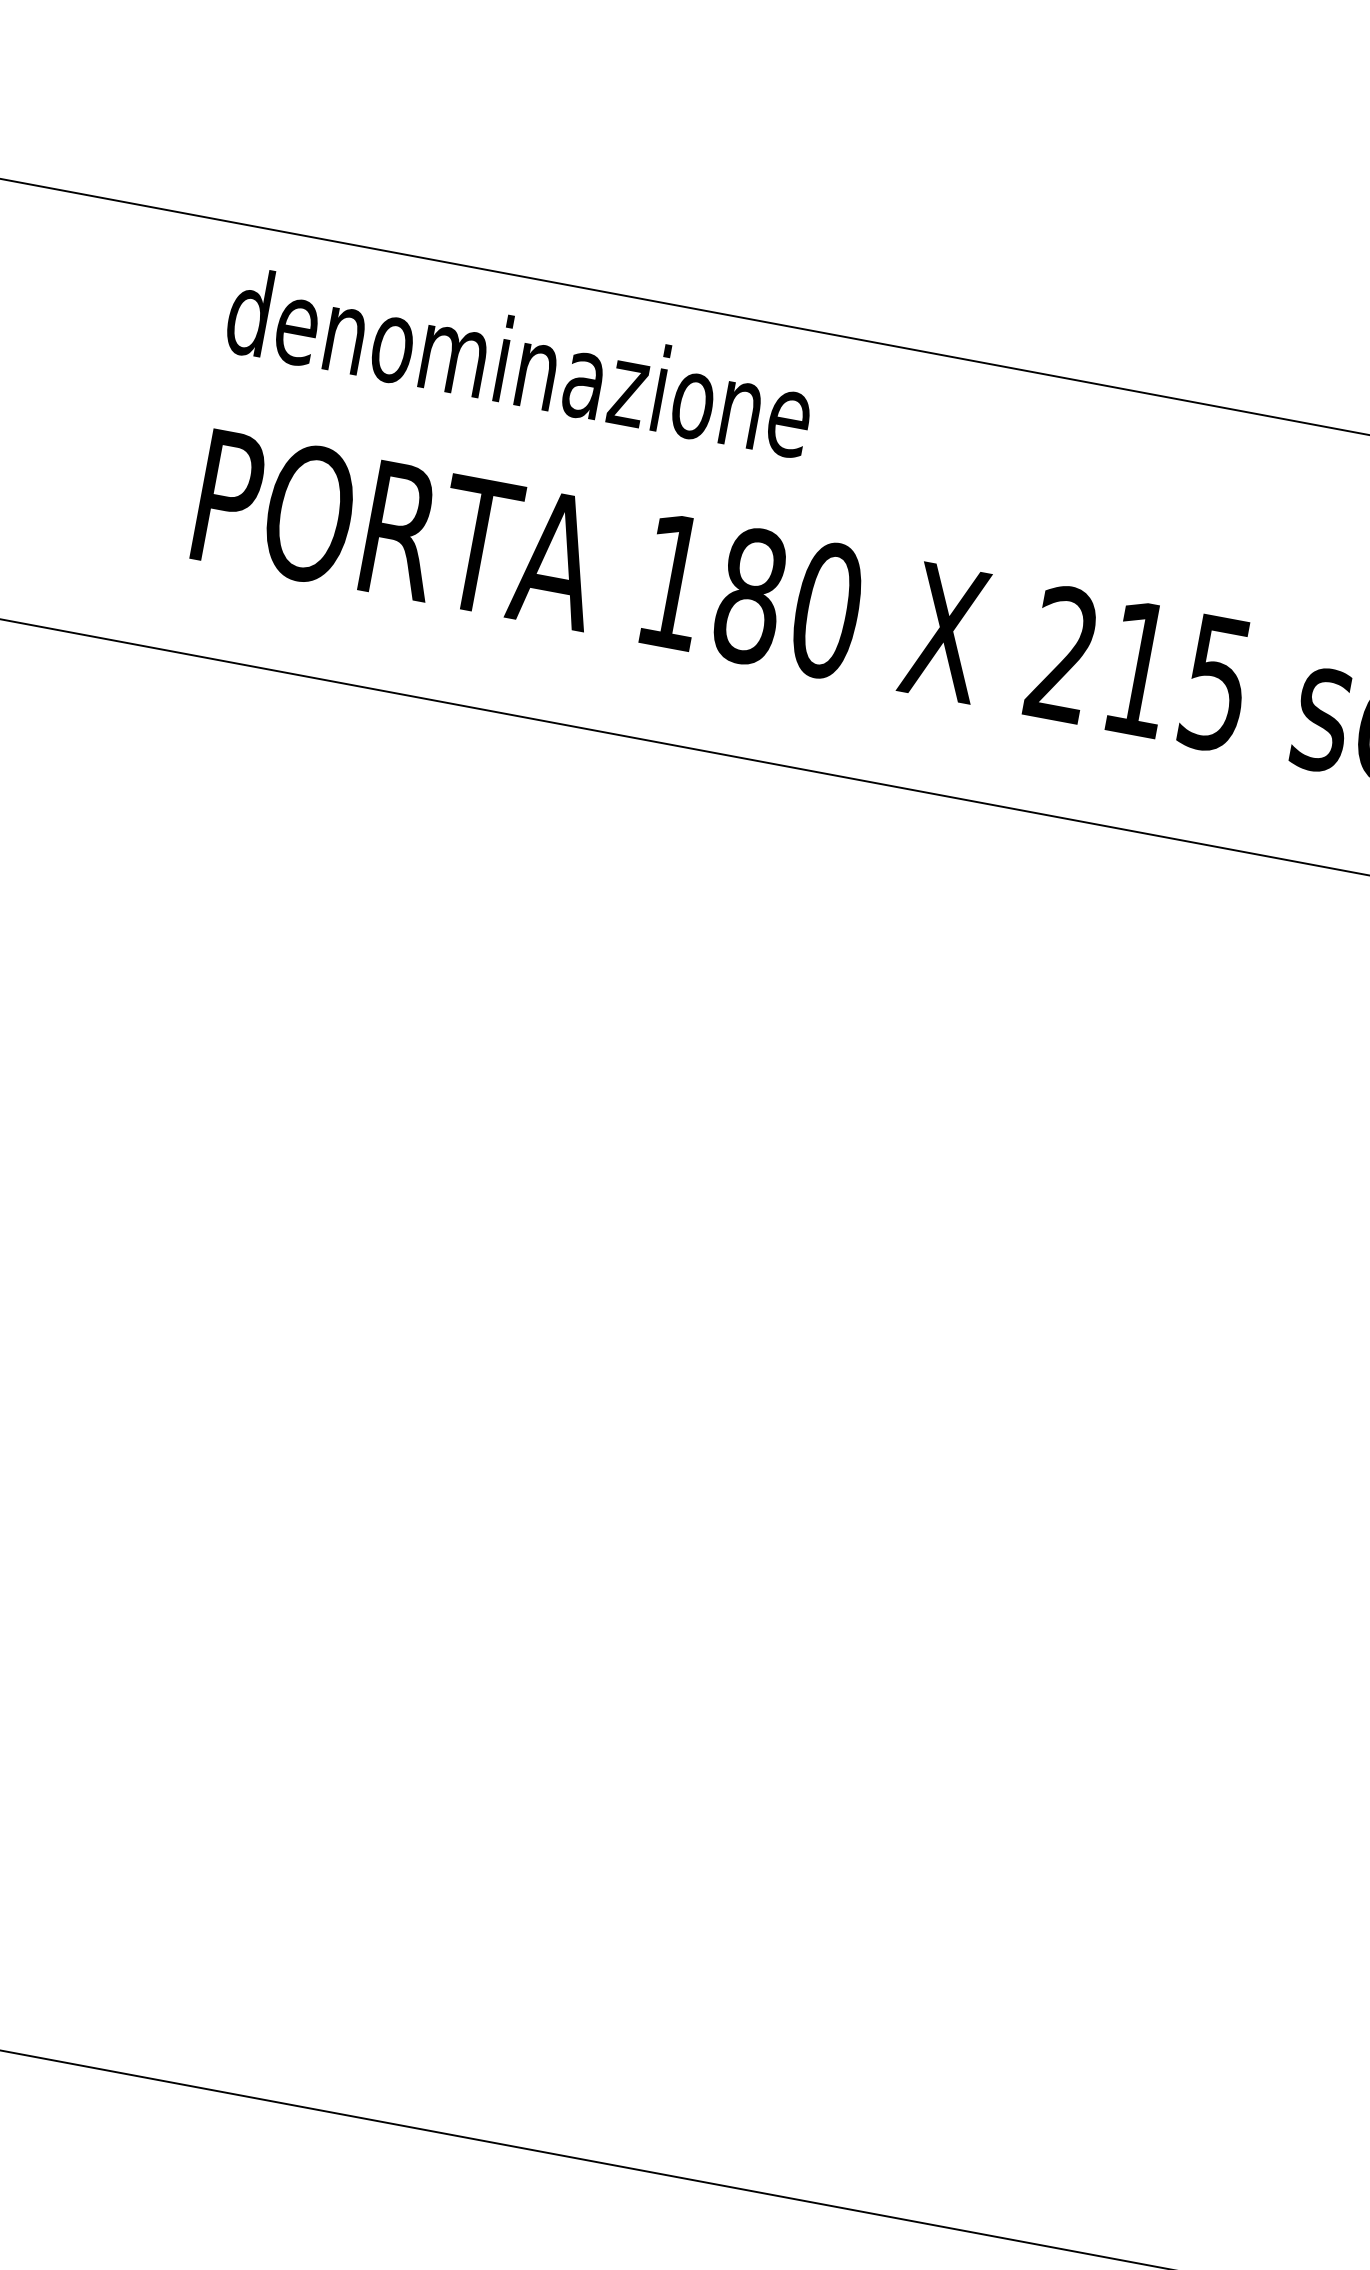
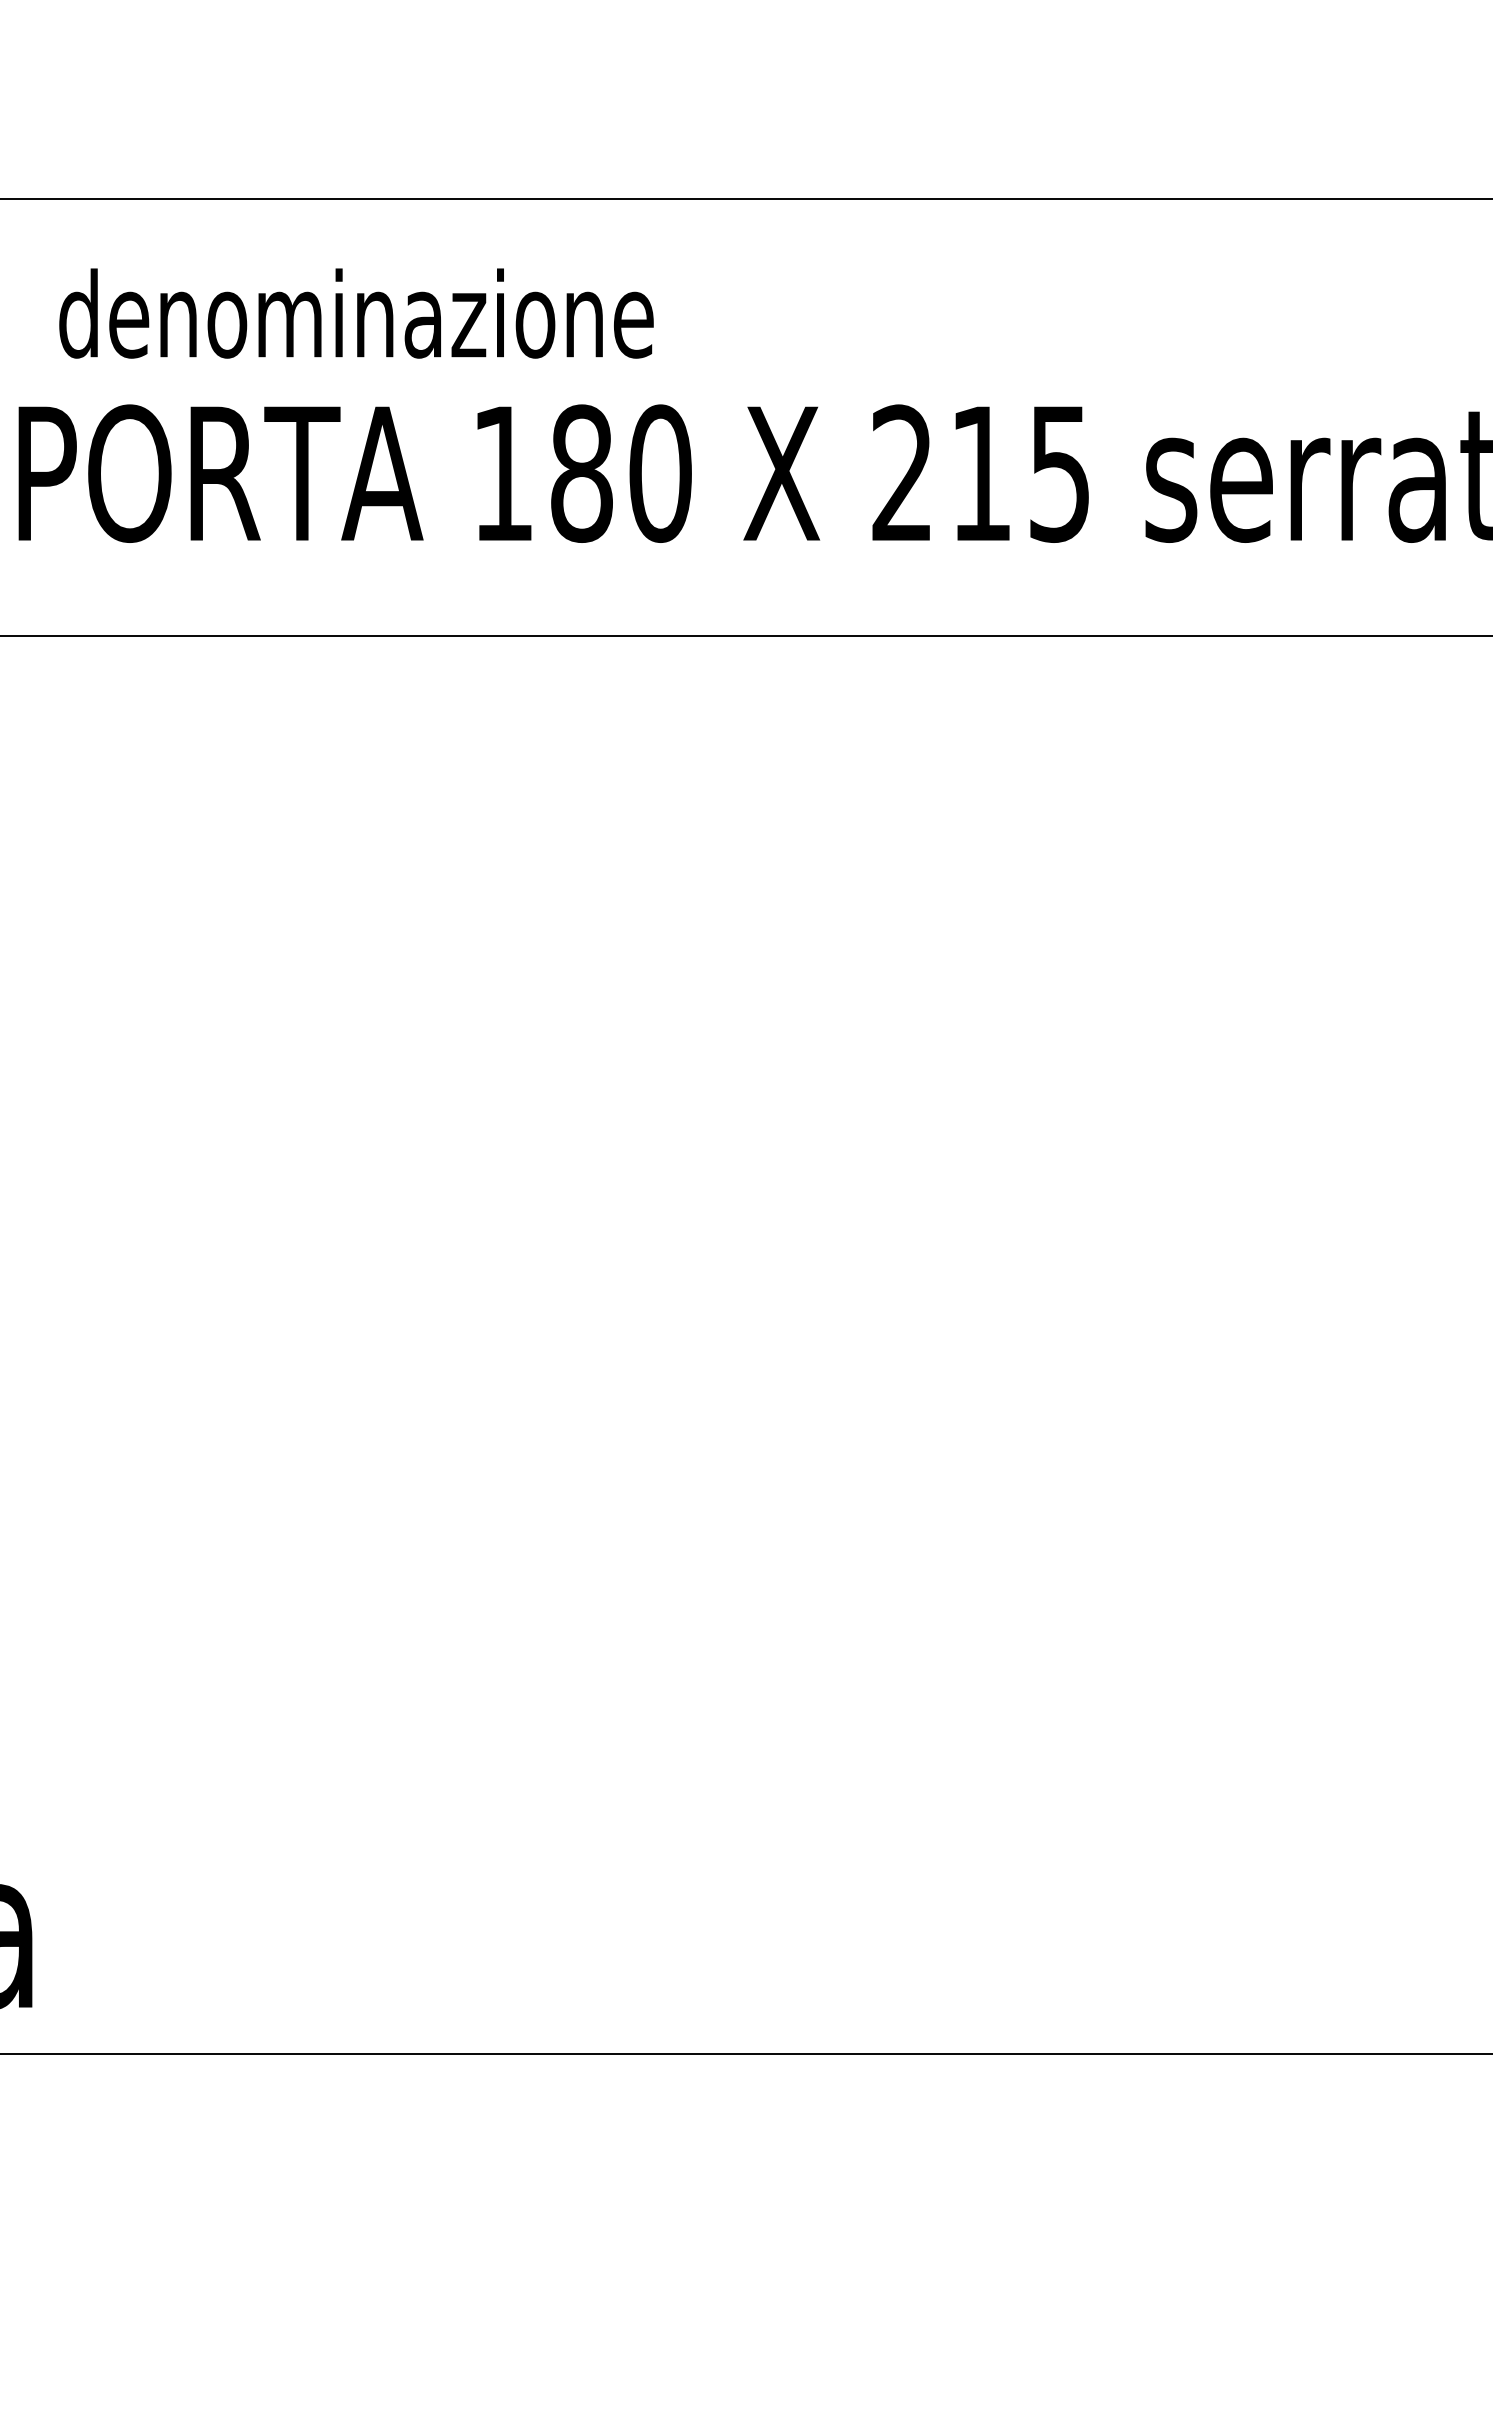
text: (520, 362) -> (356, 313), moved

